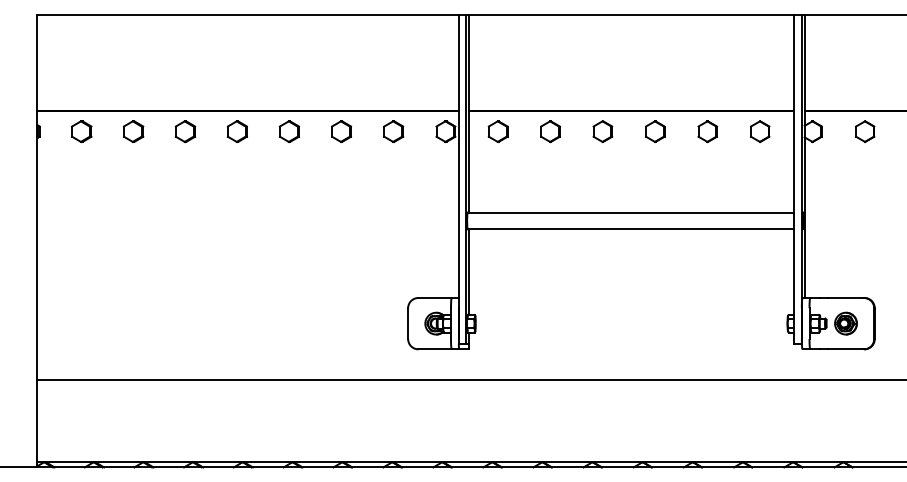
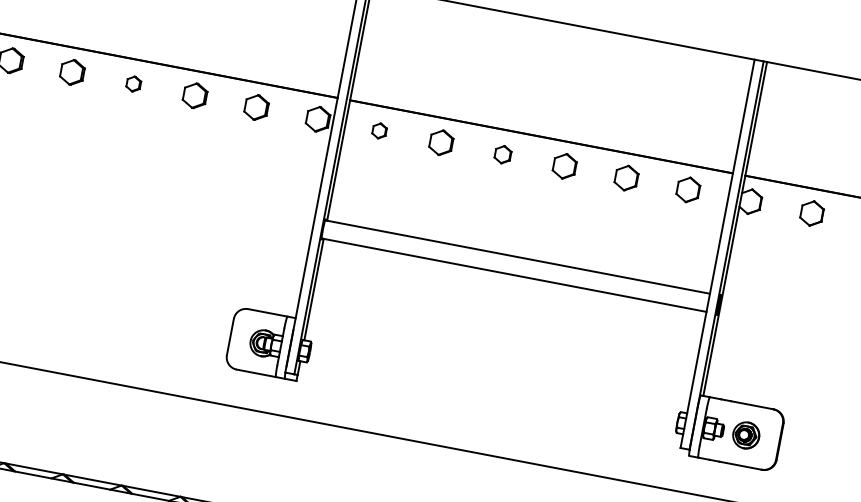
part: (289, 131) -> (133, 83), size x0.6
part: (497, 131) -> (378, 130), size x0.6
part: (602, 131) -> (502, 154), size x0.7

